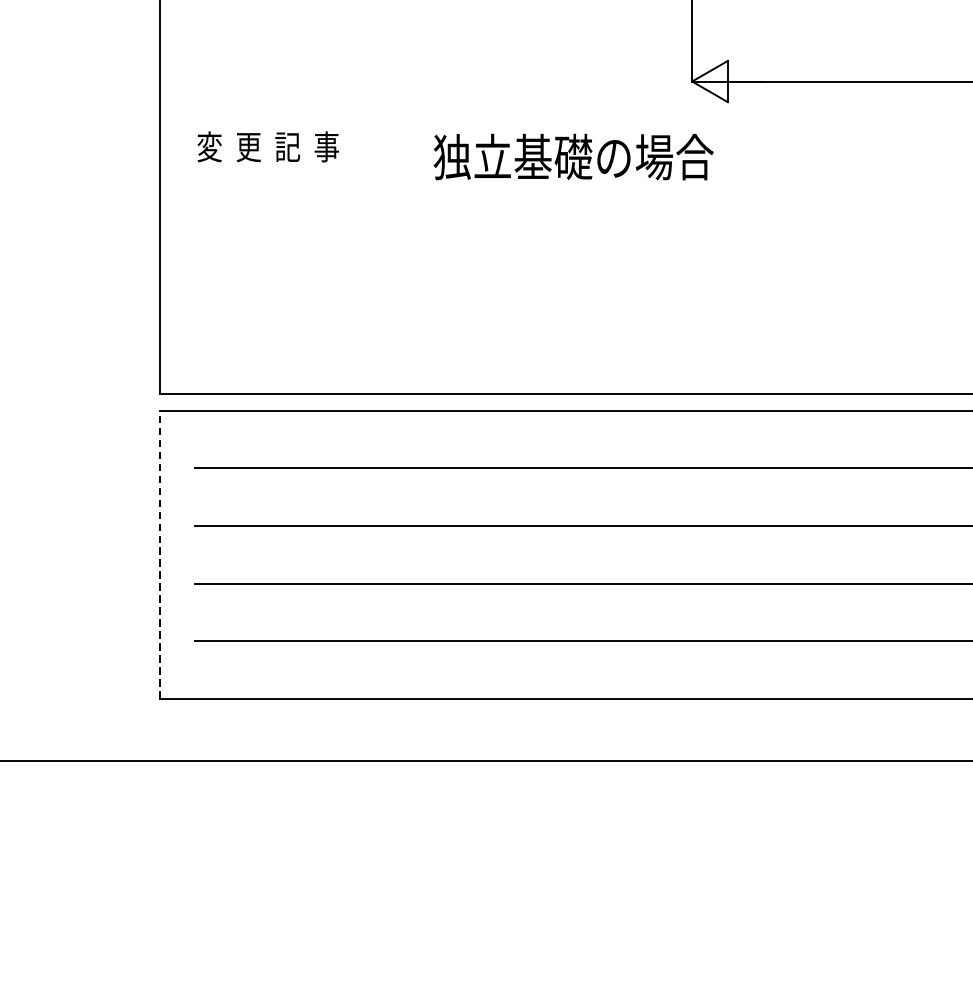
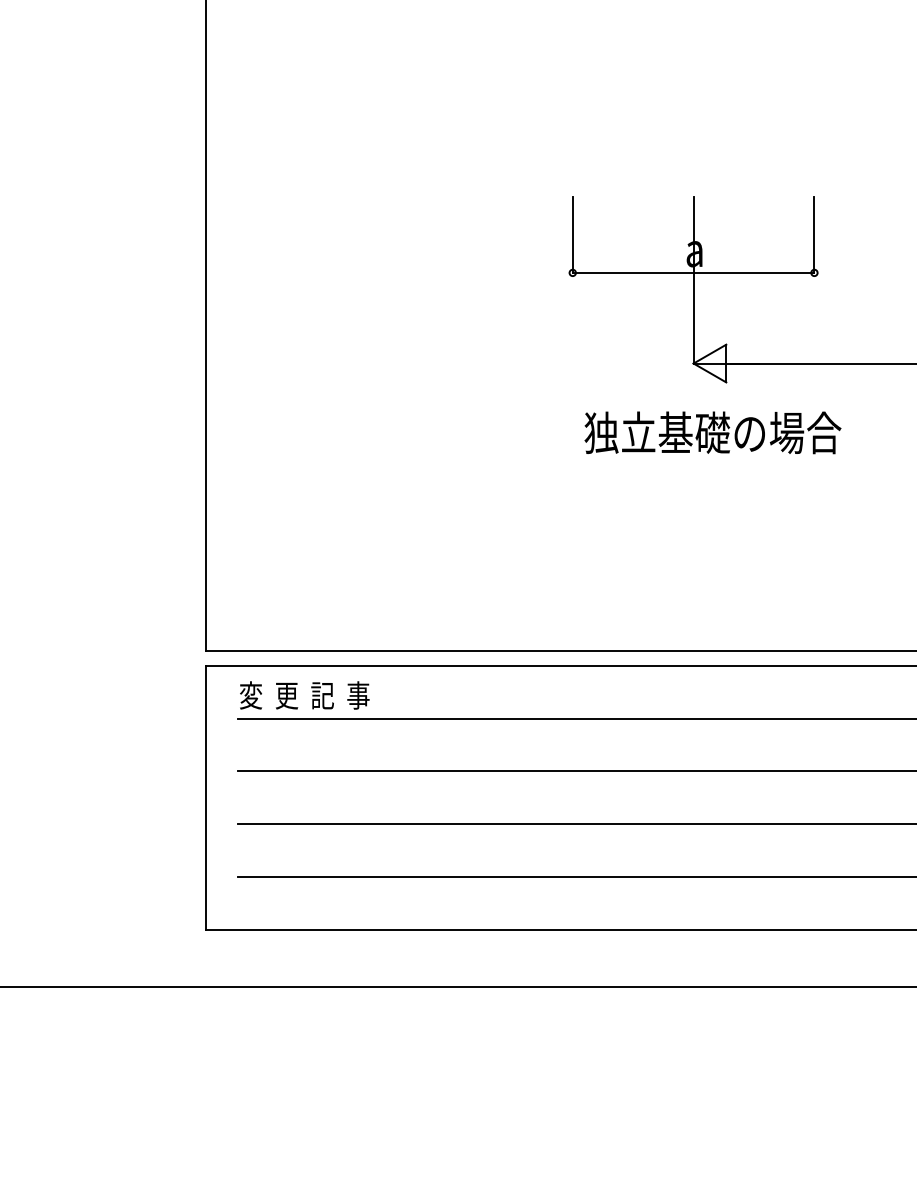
text: (267, 146) -> (304, 695), moved
text: (573, 156) -> (712, 432), moved
line: (160, 554) -> (205, 797), dashed -> solid

